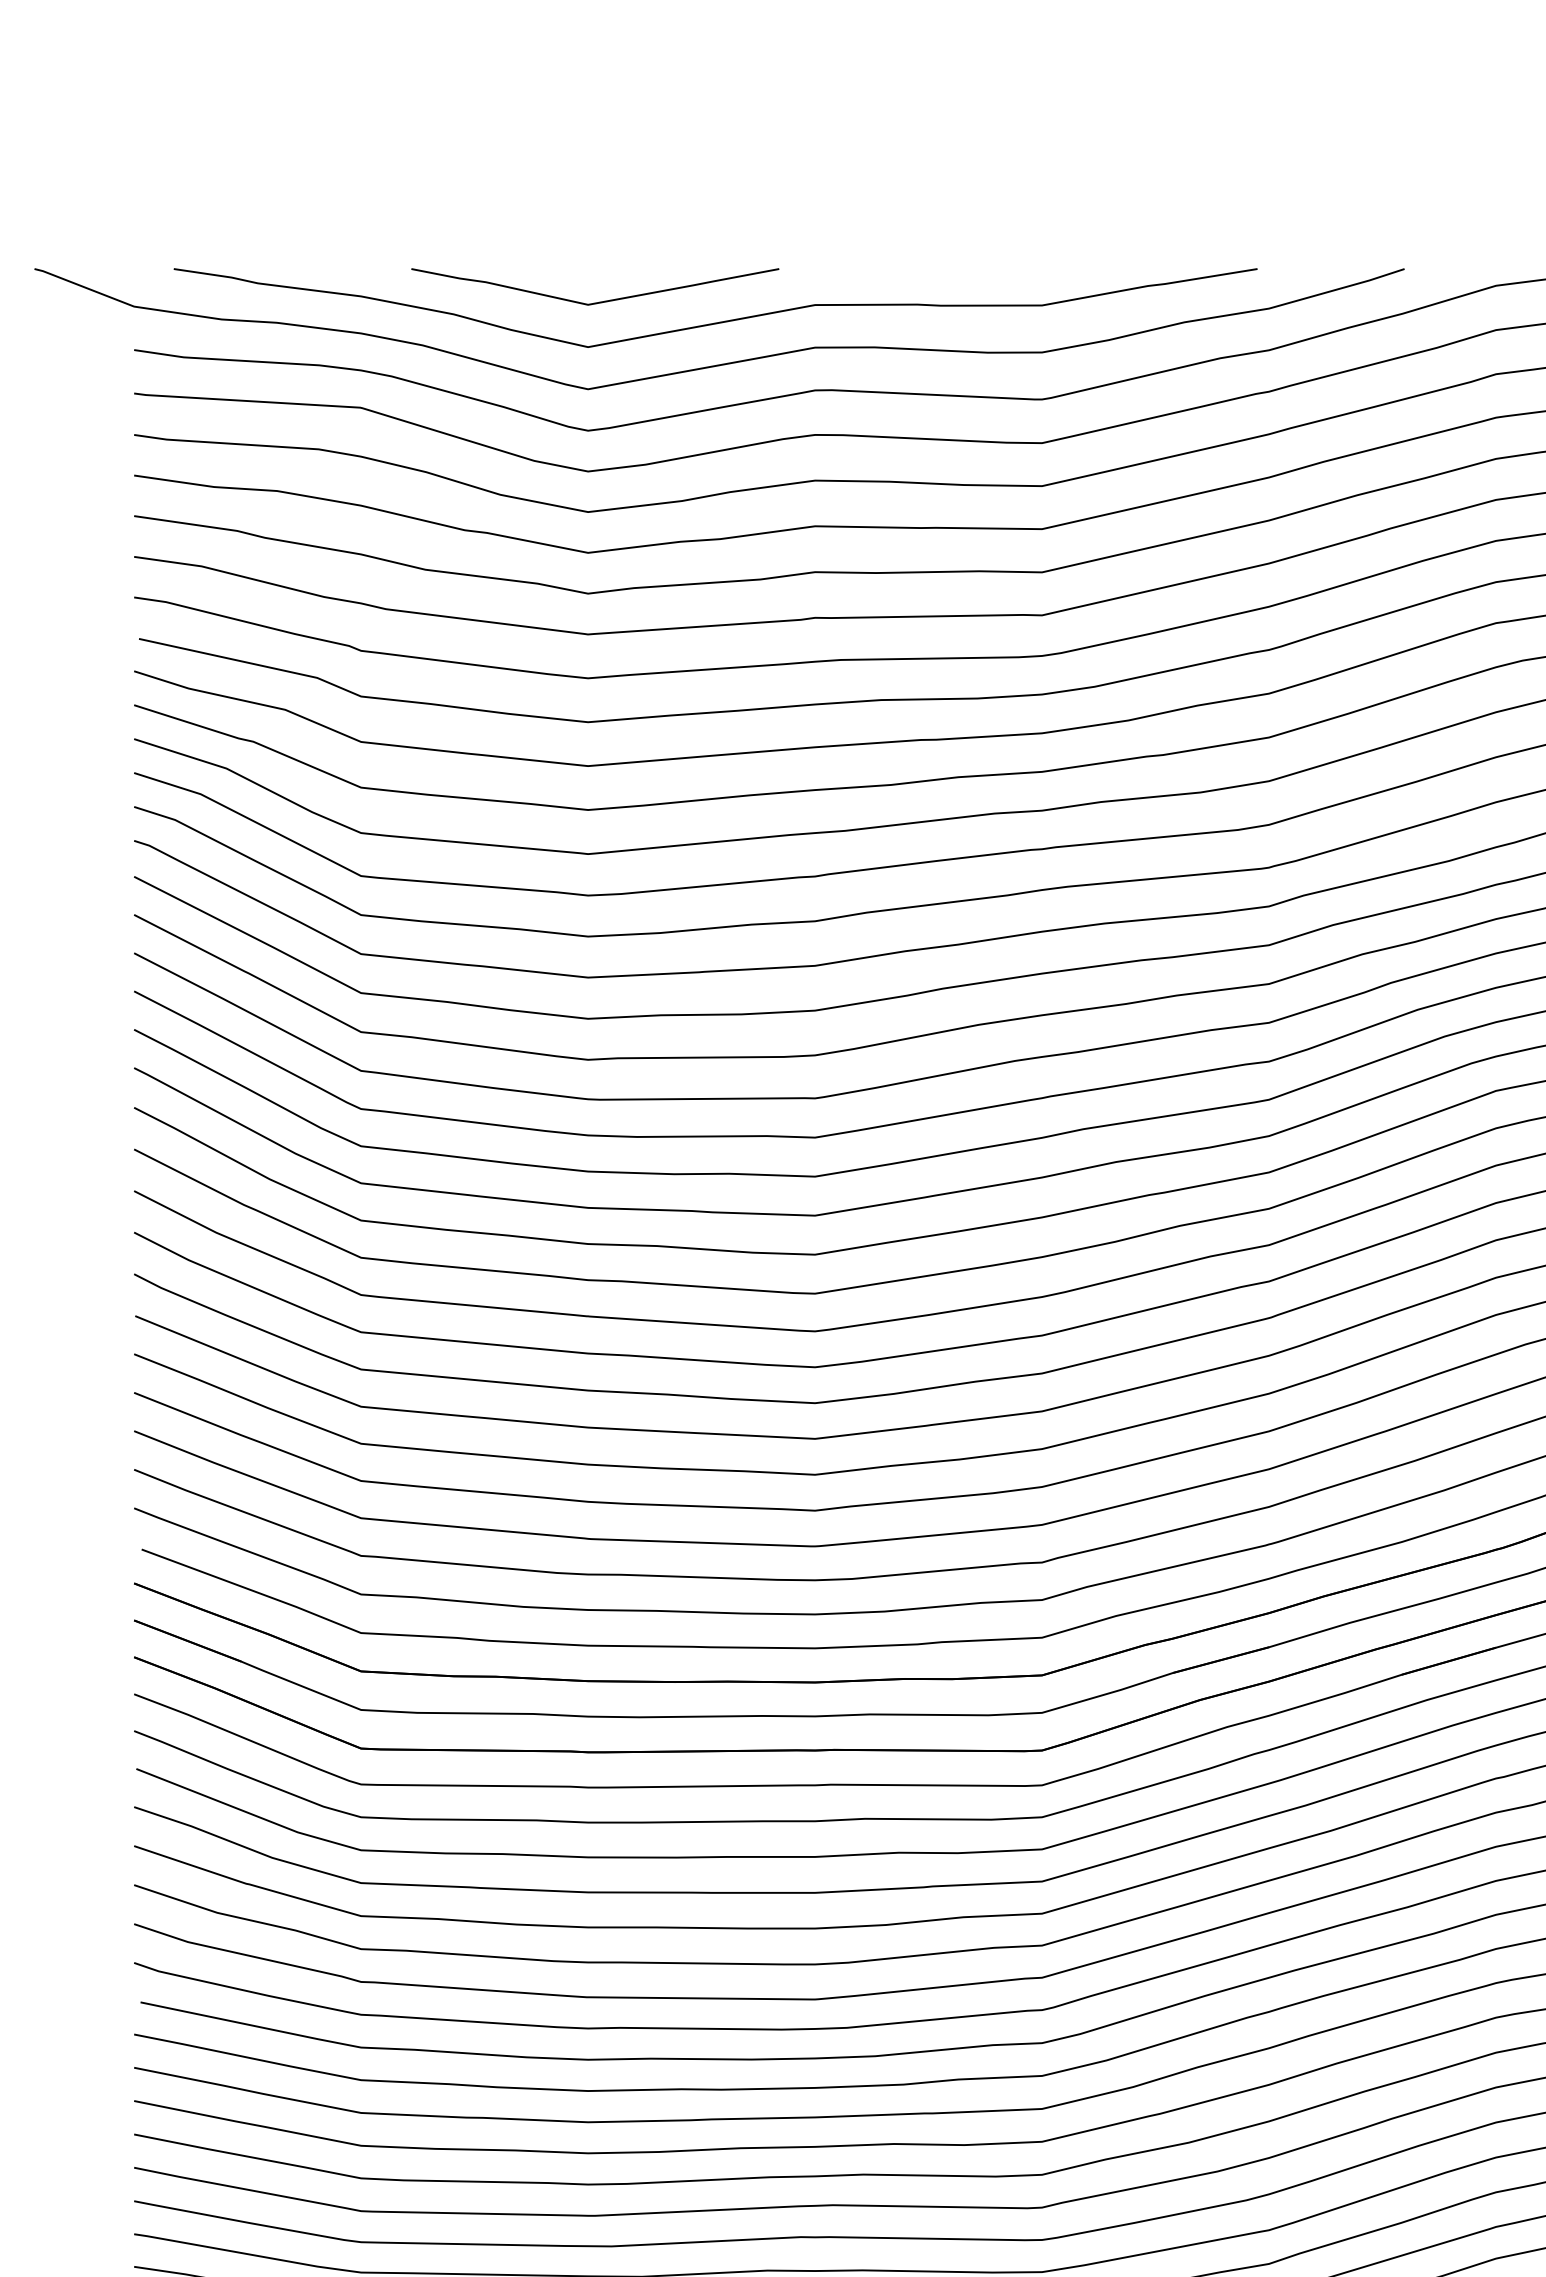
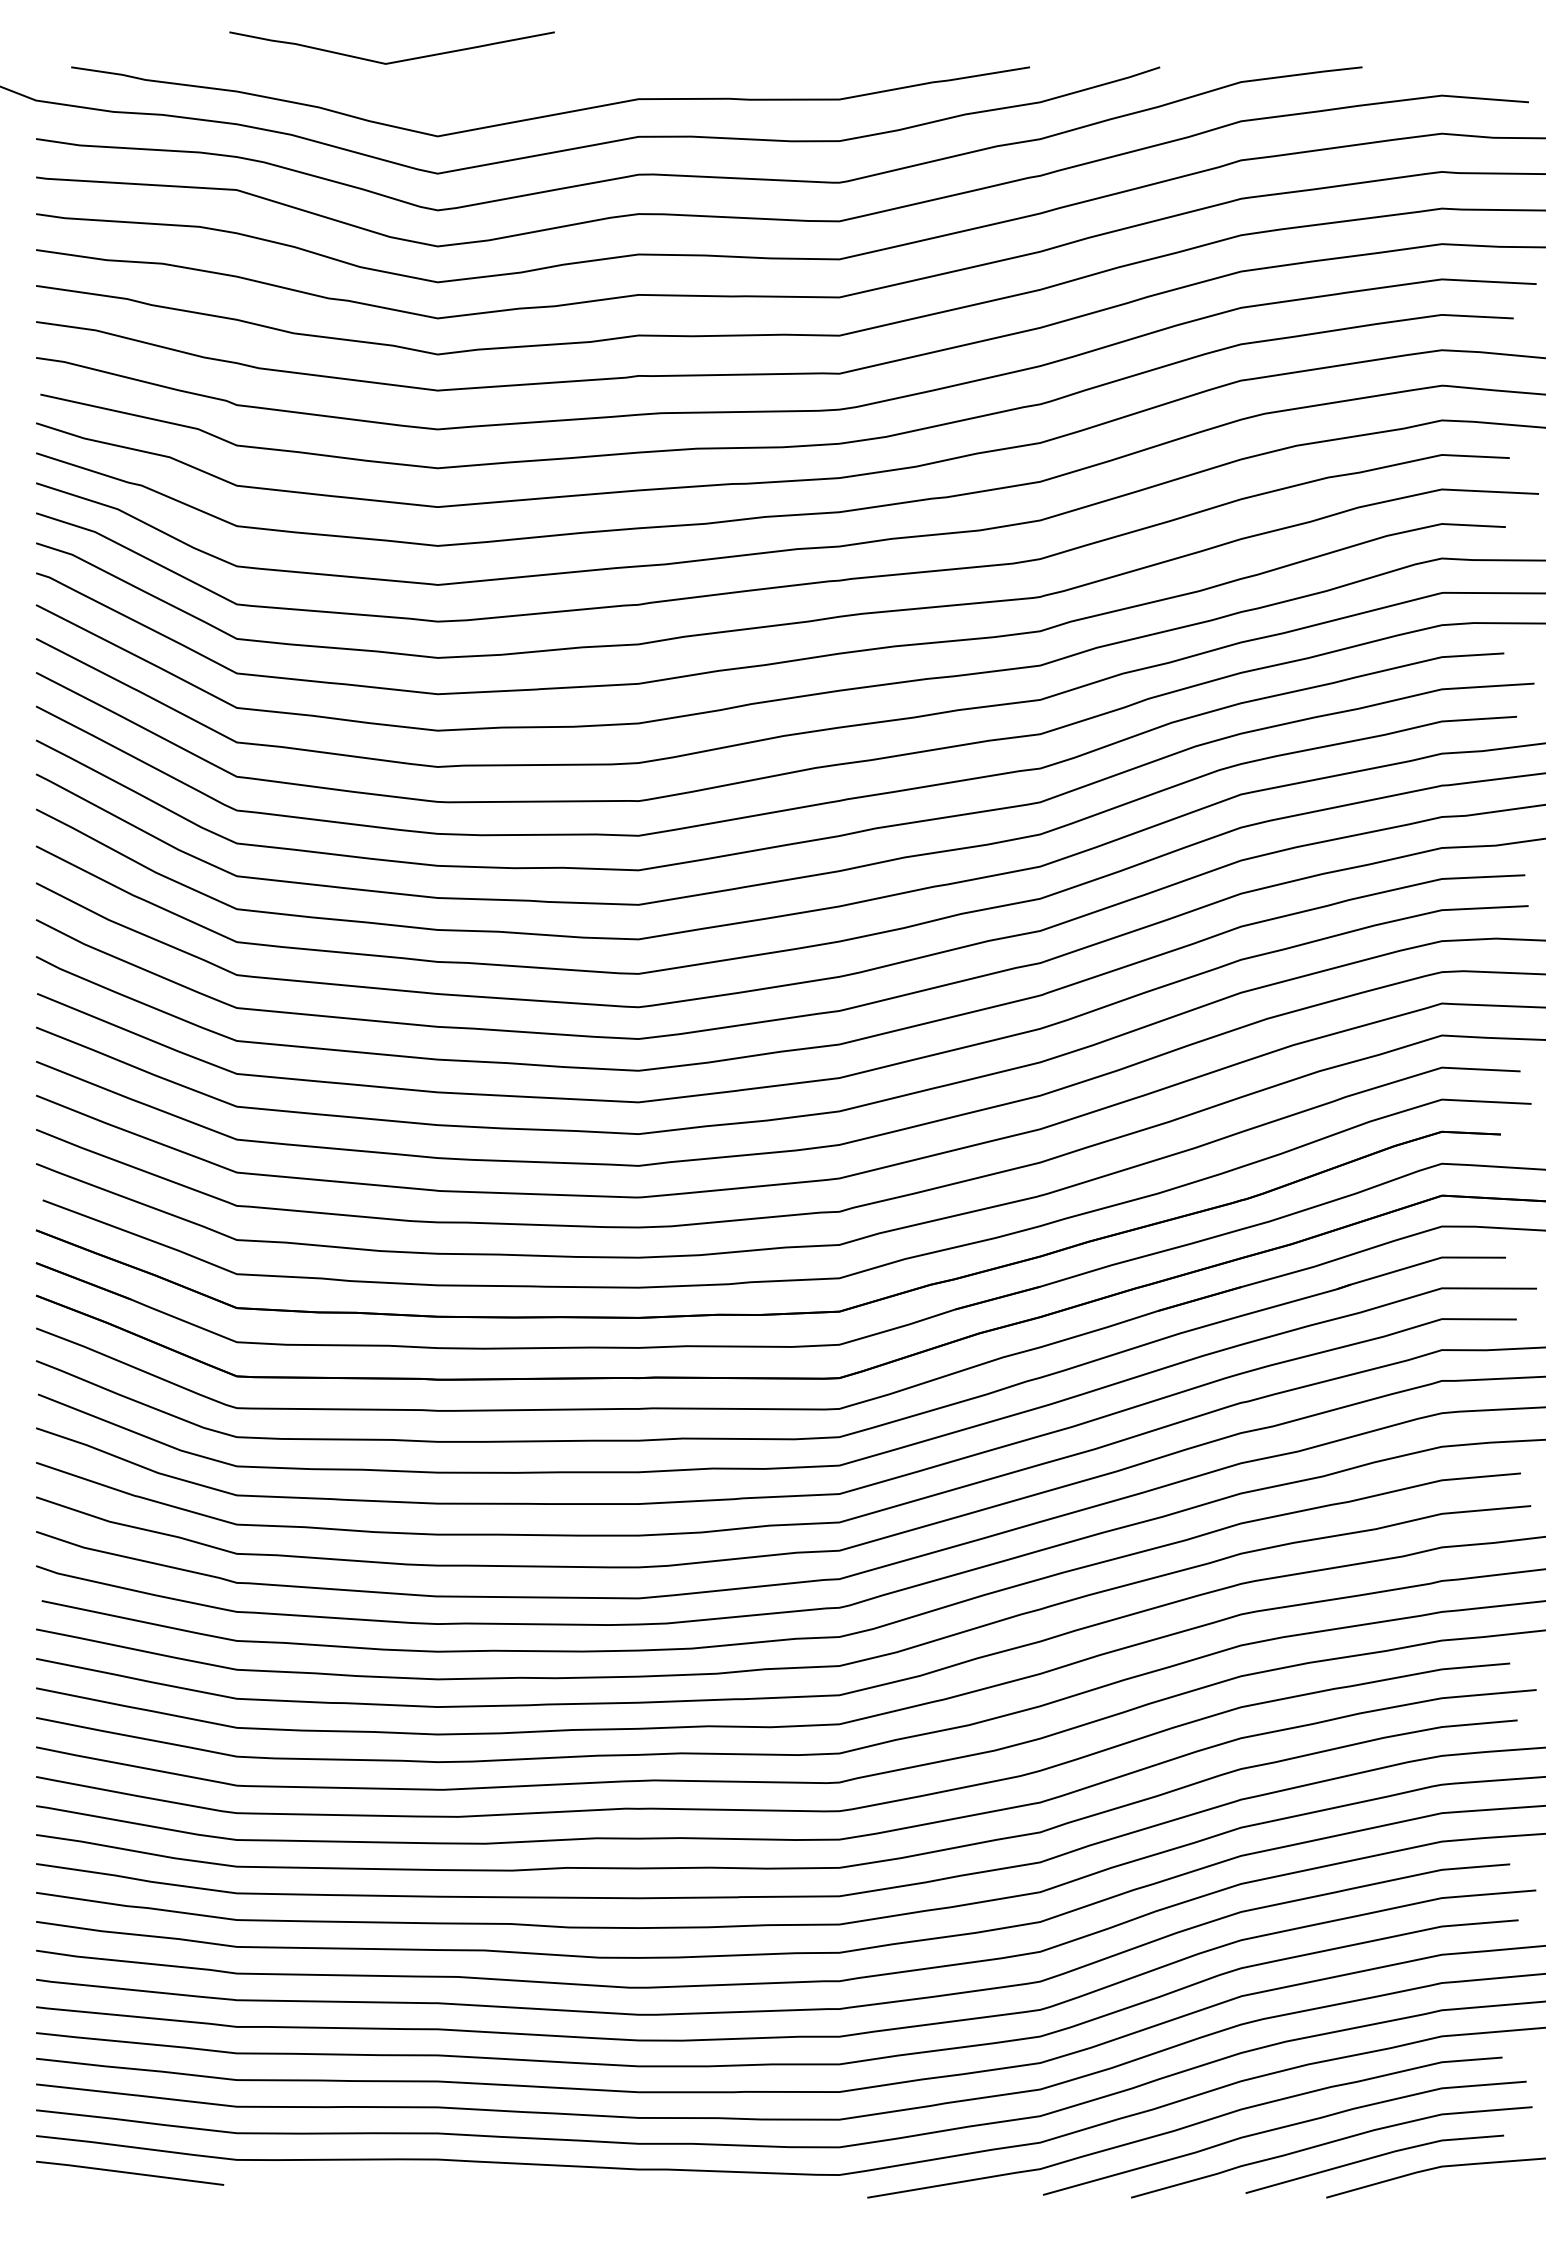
curve: (595, 302) -> (392, 61), moved

